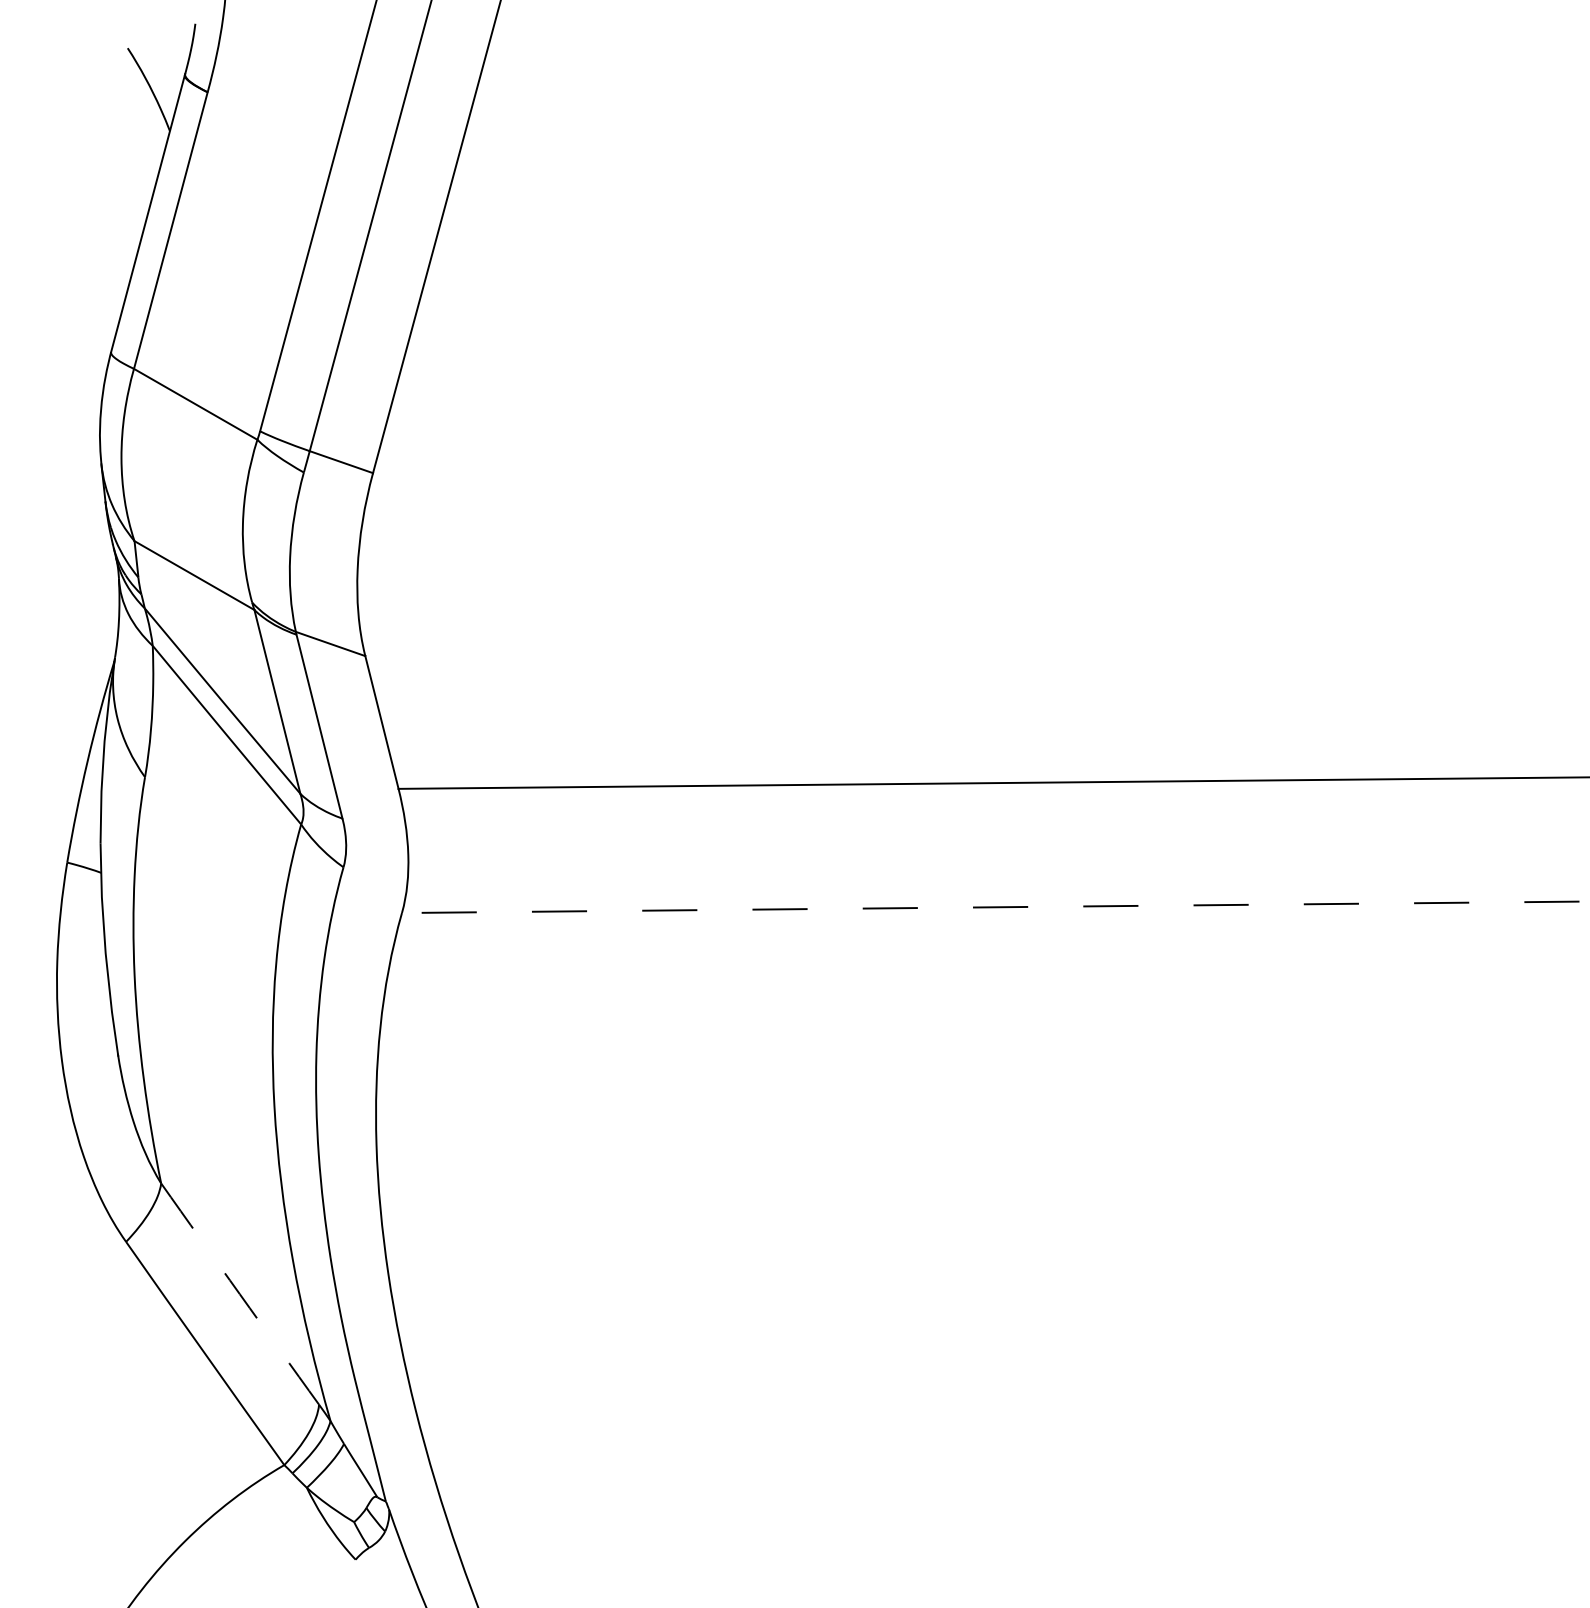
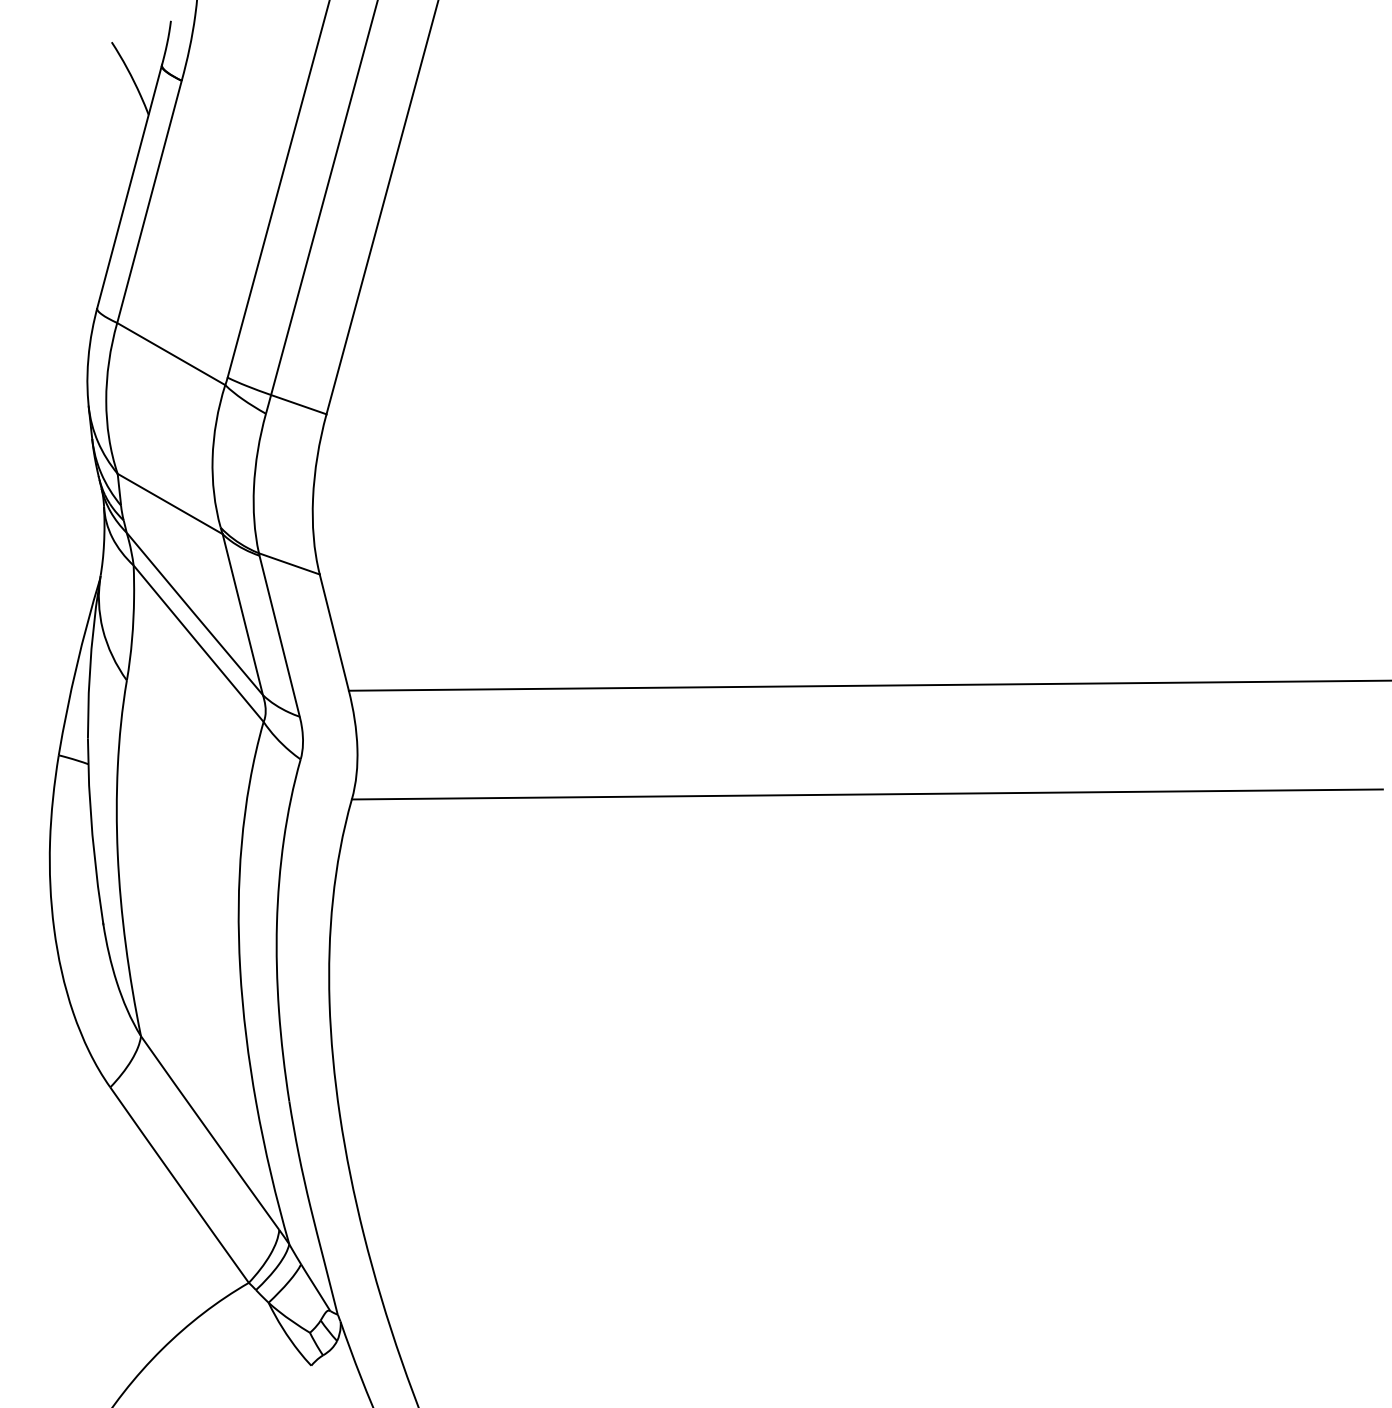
line: (990, 907) -> (867, 794), dashed -> solid
arc: (239, 1294) -> (209, 1133), dashed -> solid

